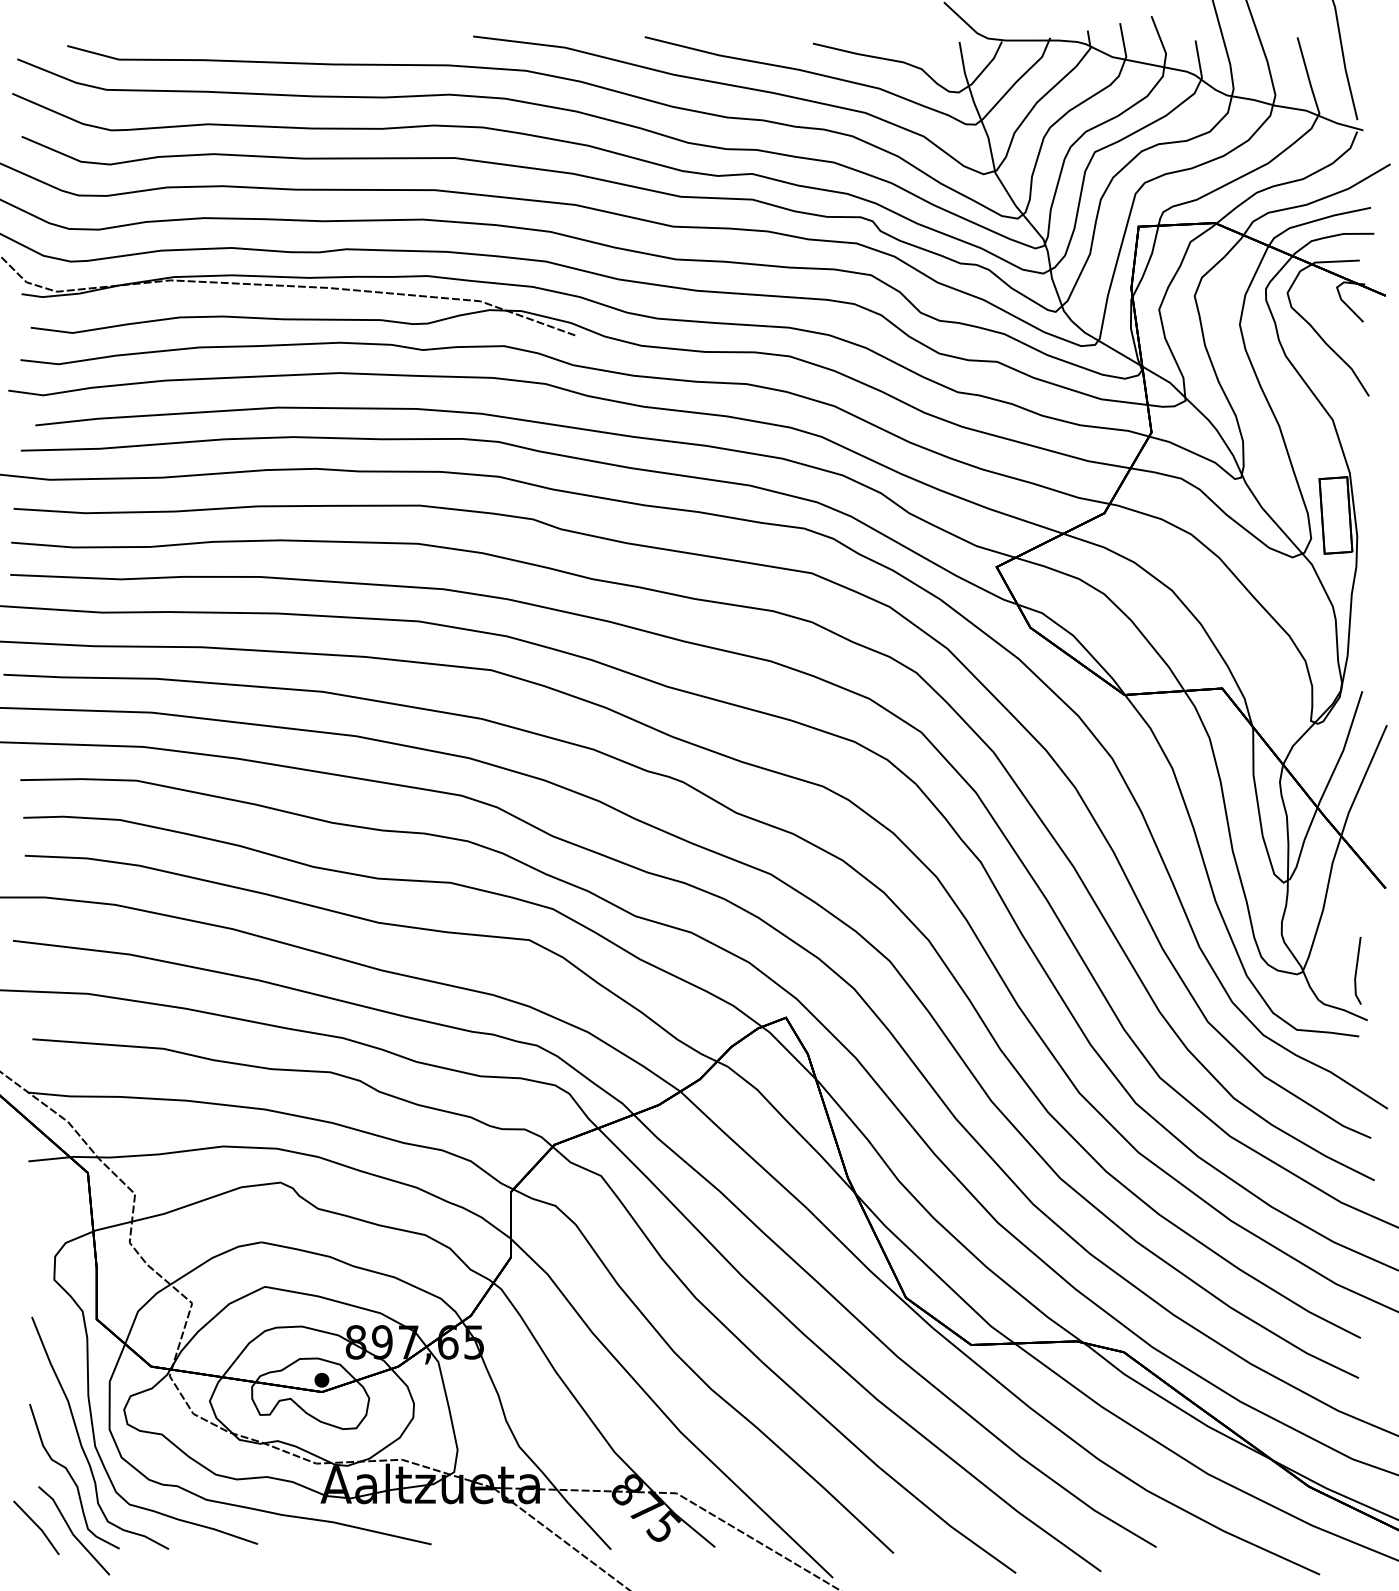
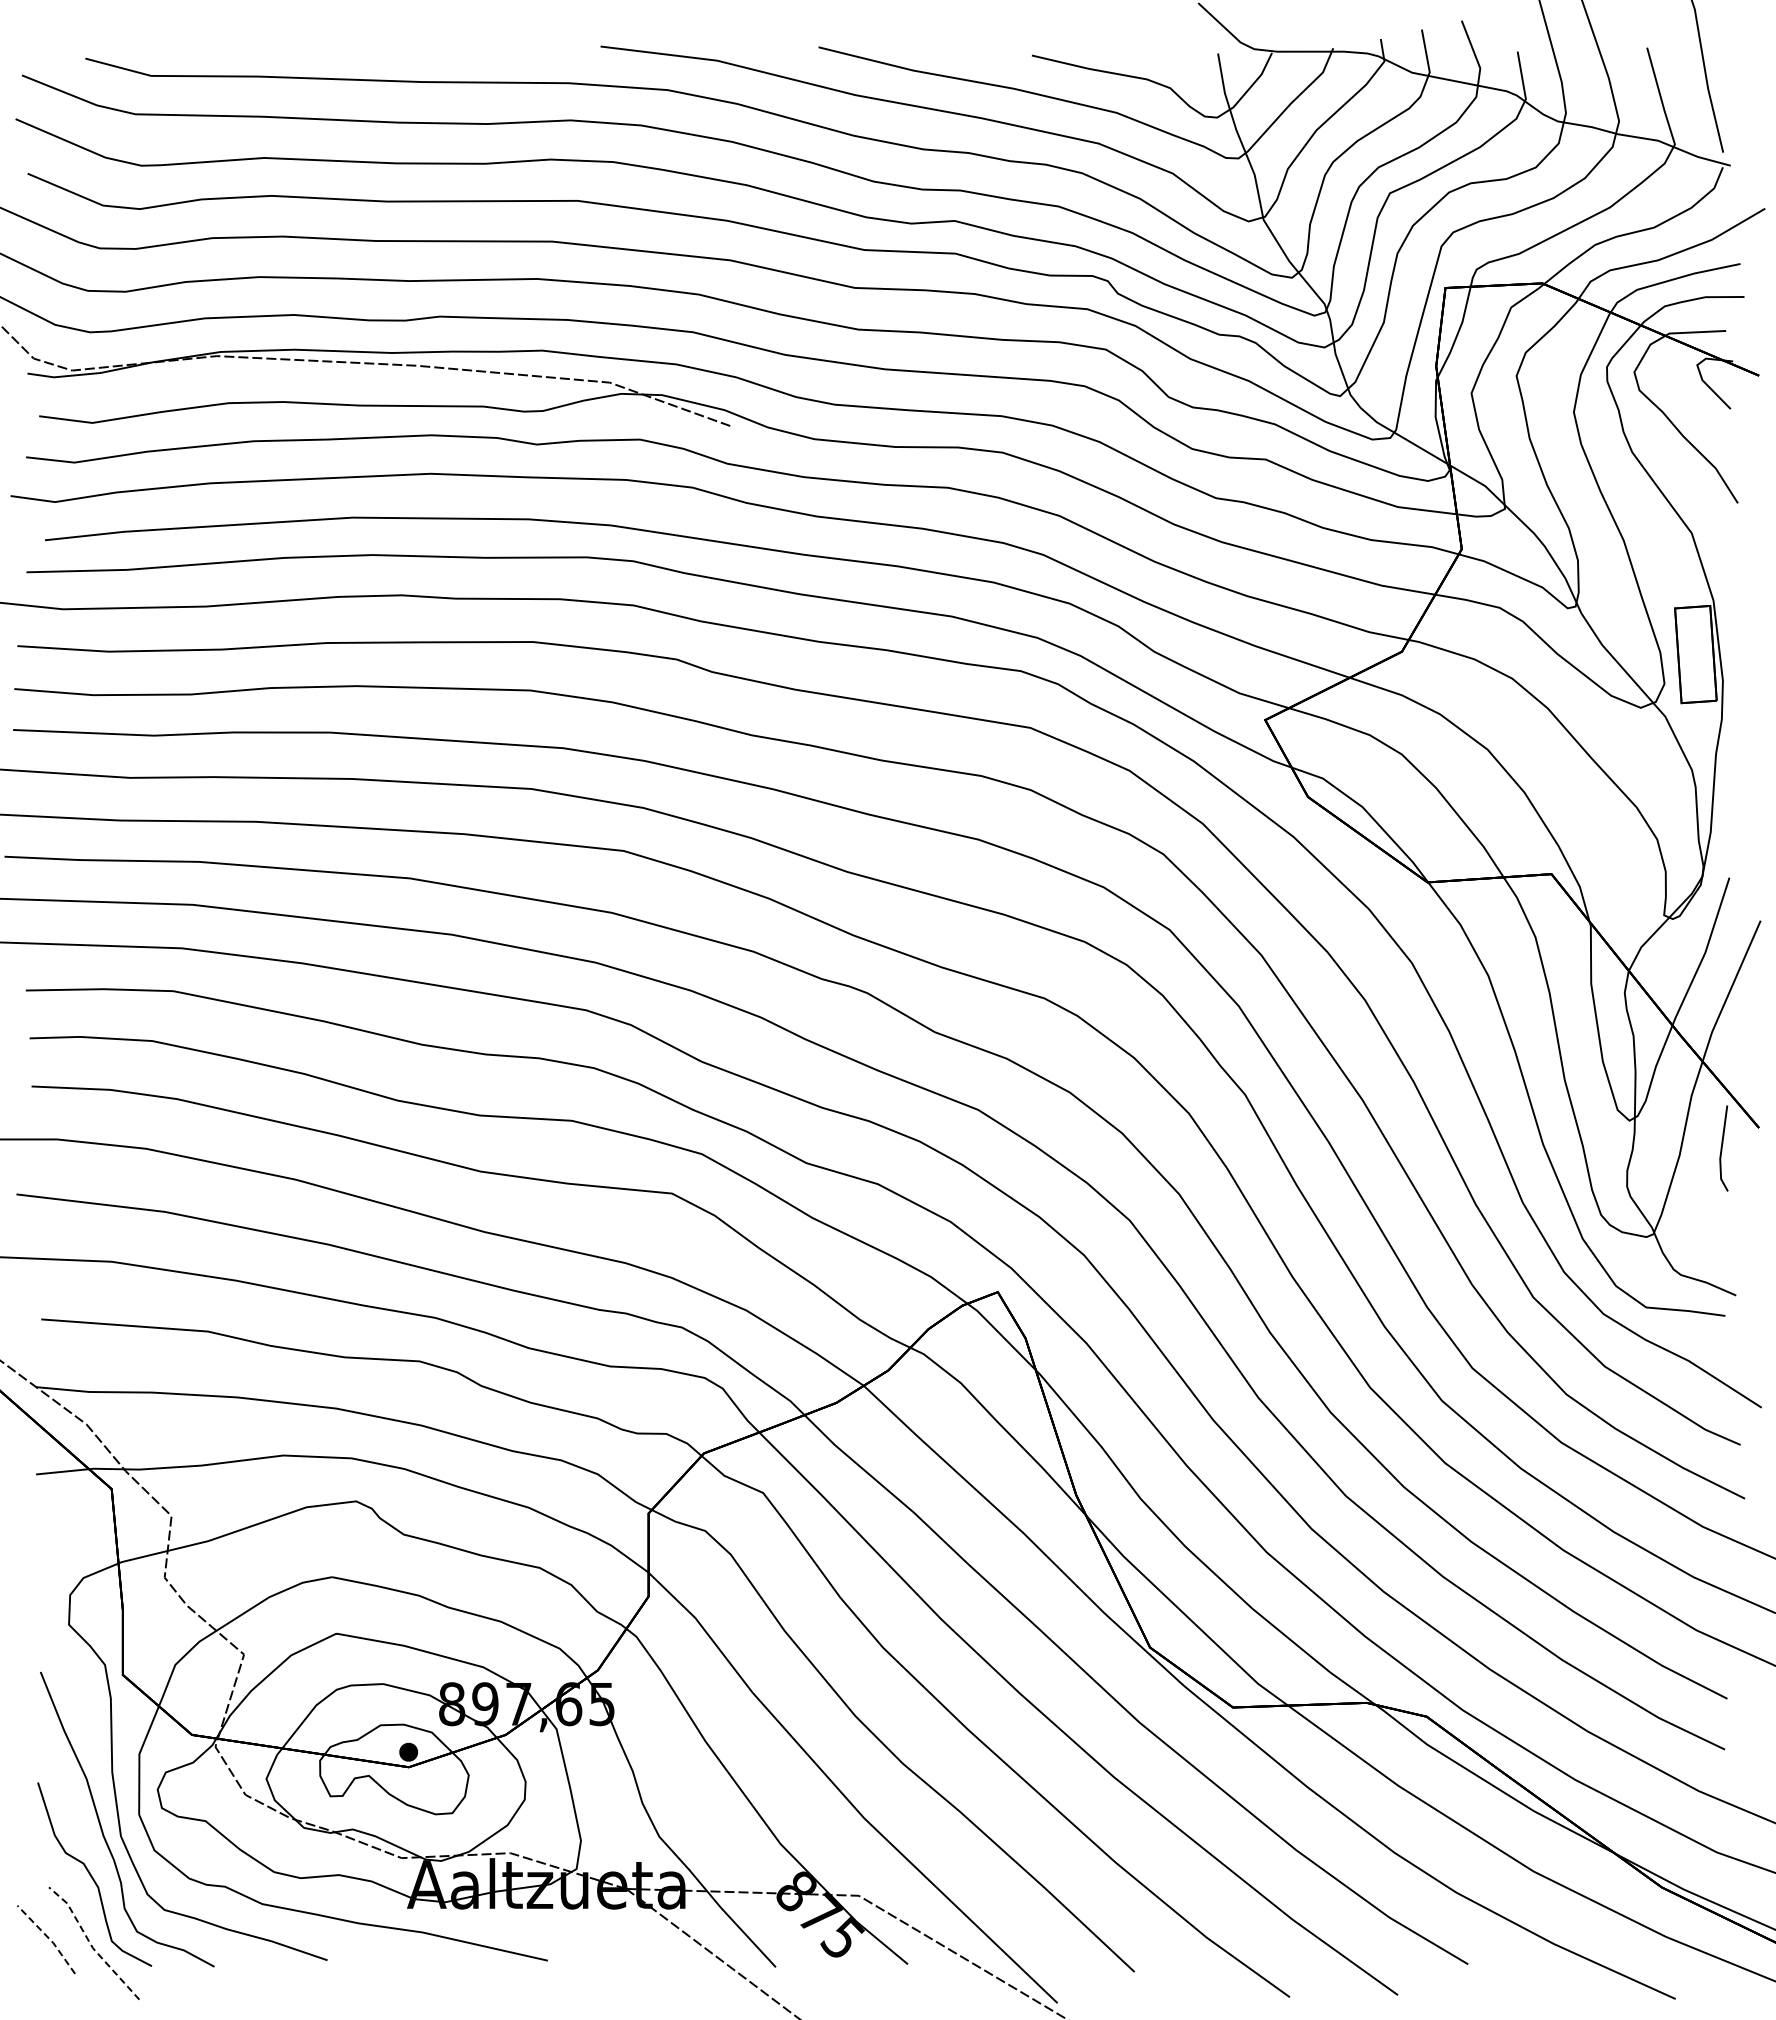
line: (1356, 970) -> (1722, 1148), moved
line: (38, 1526) -> (48, 1937), solid -> dashed
line: (72, 1531) -> (91, 1944), solid -> dashed

